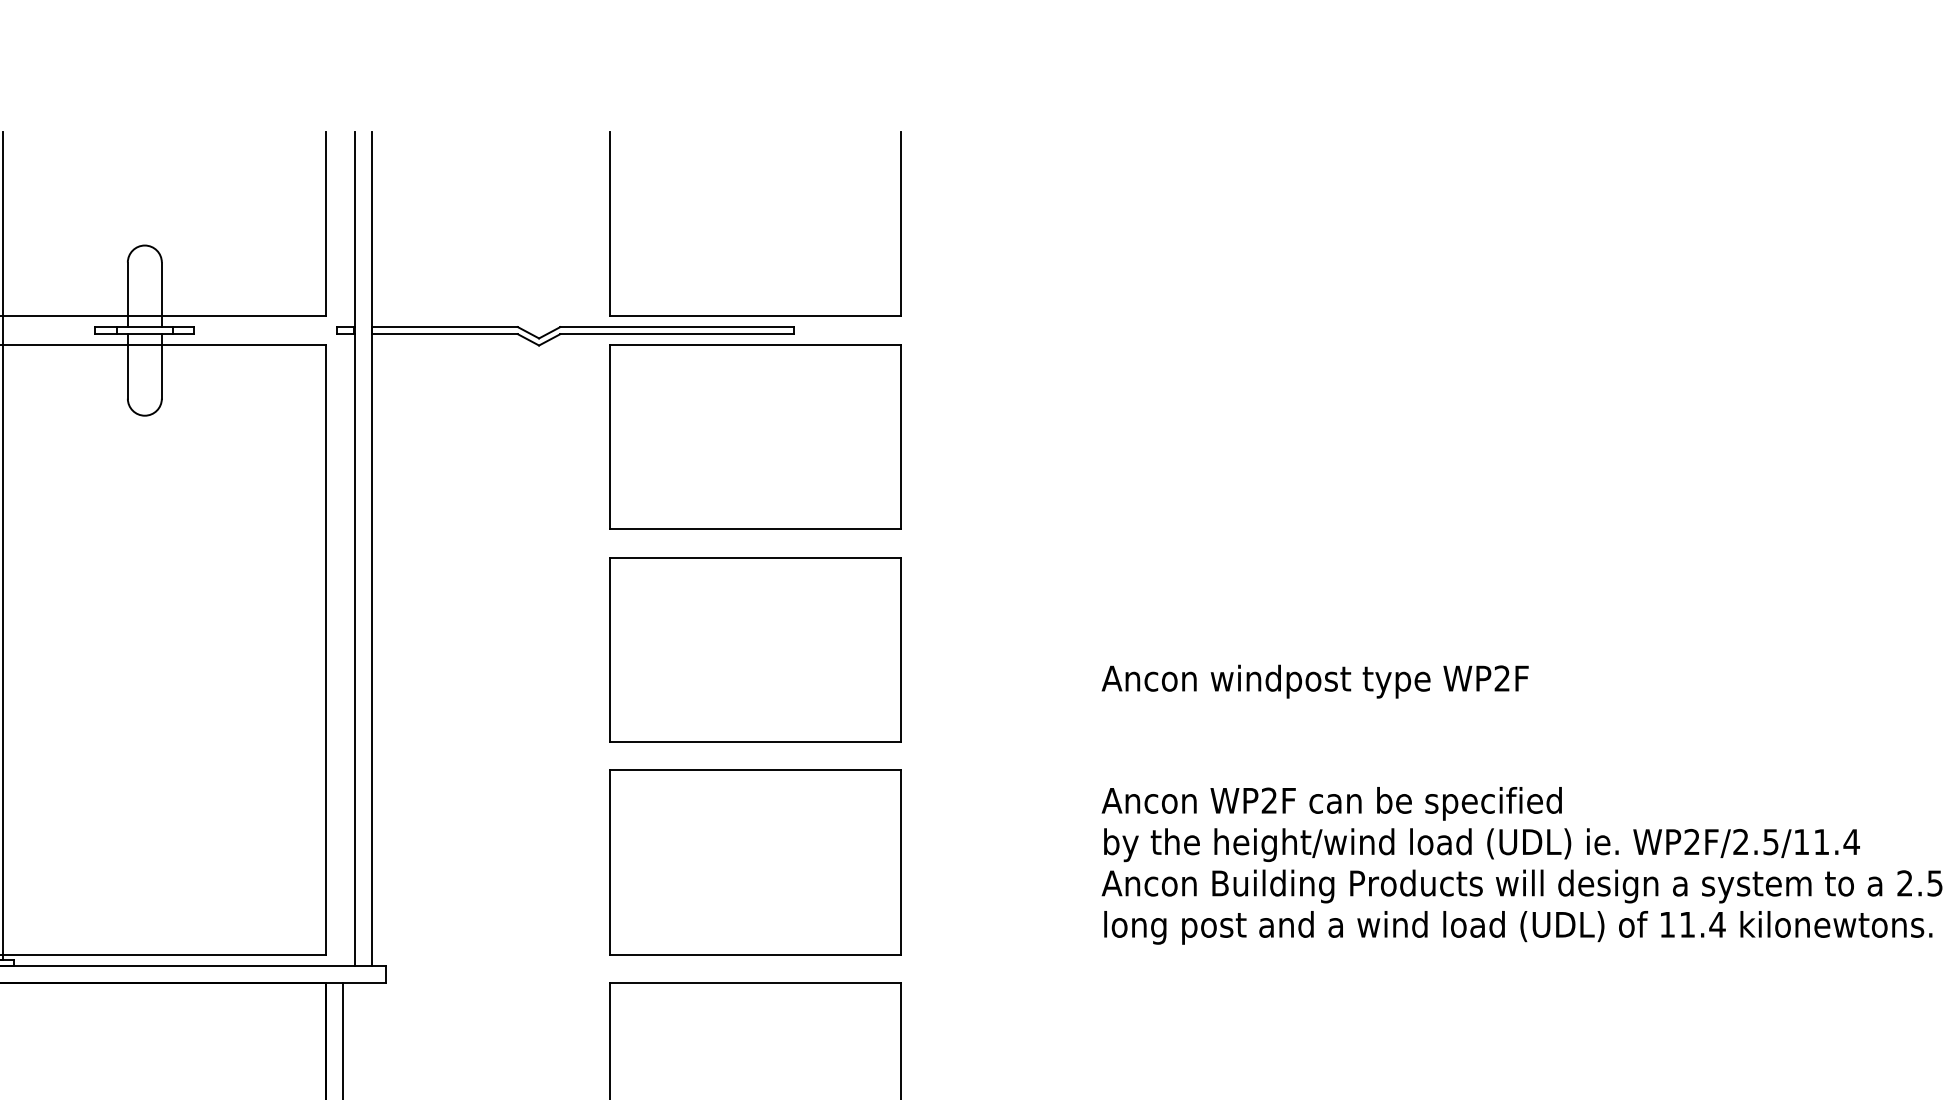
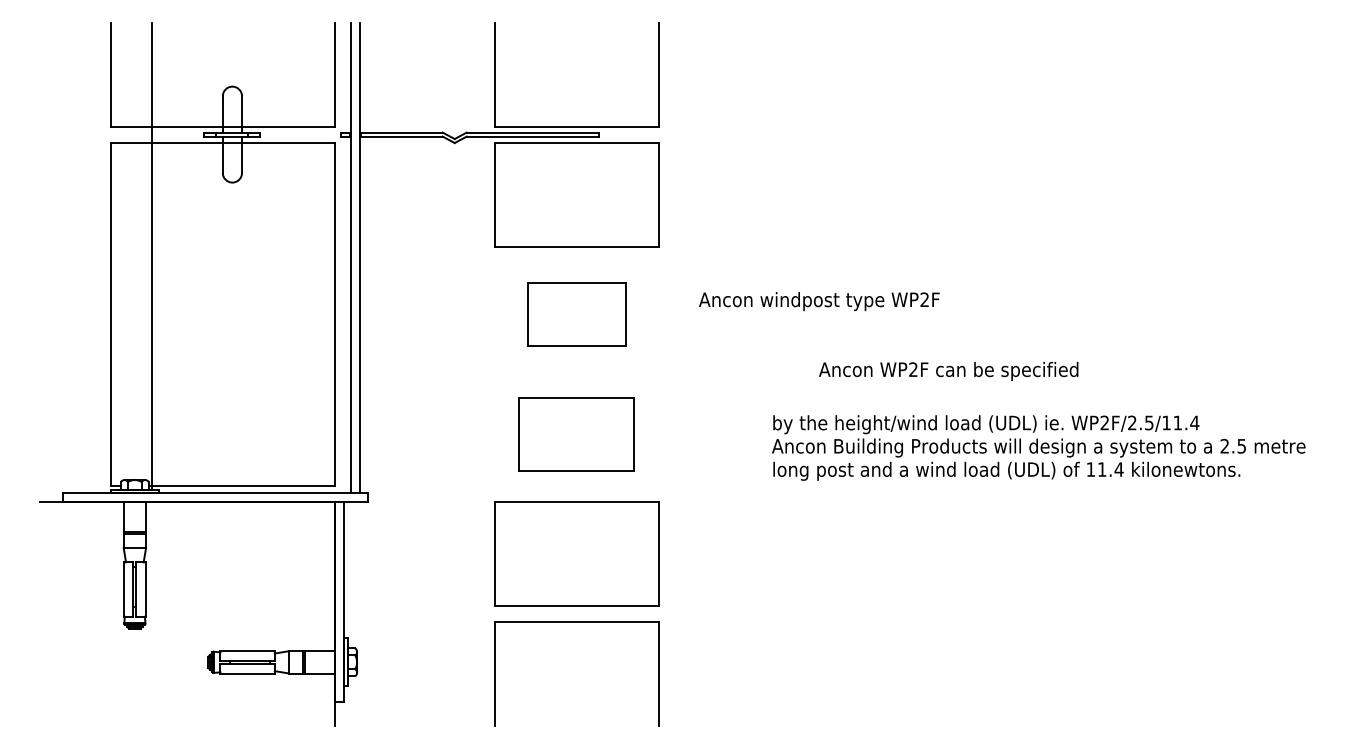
part: (755, 649) -> (576, 314), size x0.6
text: (1315, 681) -> (819, 301), moved
text: (1331, 803) -> (948, 371), moved
part: (755, 860) -> (576, 433), size x0.7

